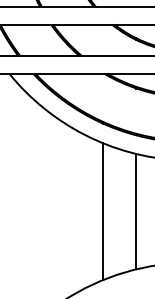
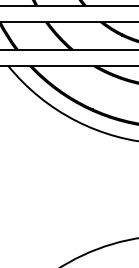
line: (103, 211) -> (92, 189), removed
line: (136, 211) -> (122, 189), removed

